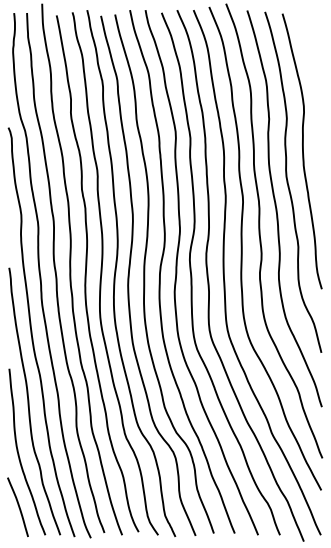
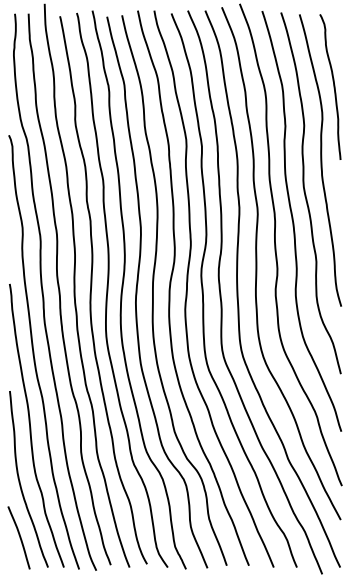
curve: (314, 81) -> (333, 86), added

